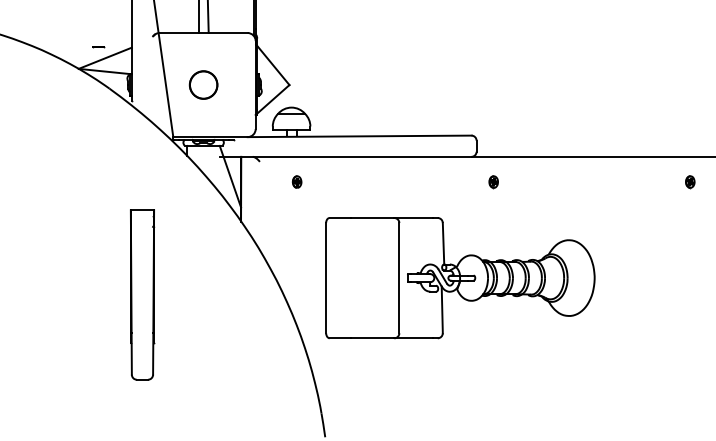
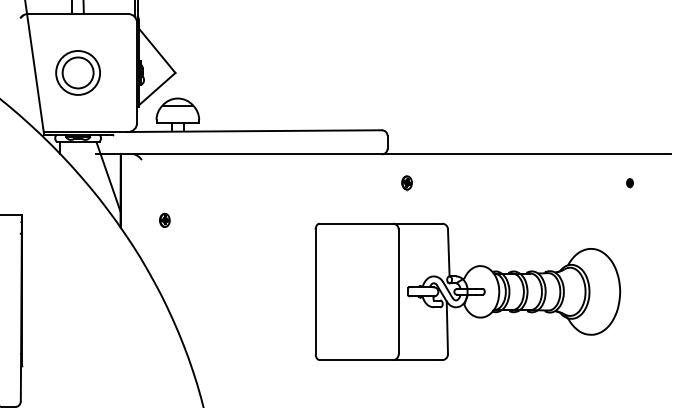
circle: (203, 84) -> (77, 72), size x1.4
part: (297, 181) -> (165, 219), moved
part: (690, 182) -> (630, 183), size x0.6
part: (460, 278) -> (468, 292), moved

